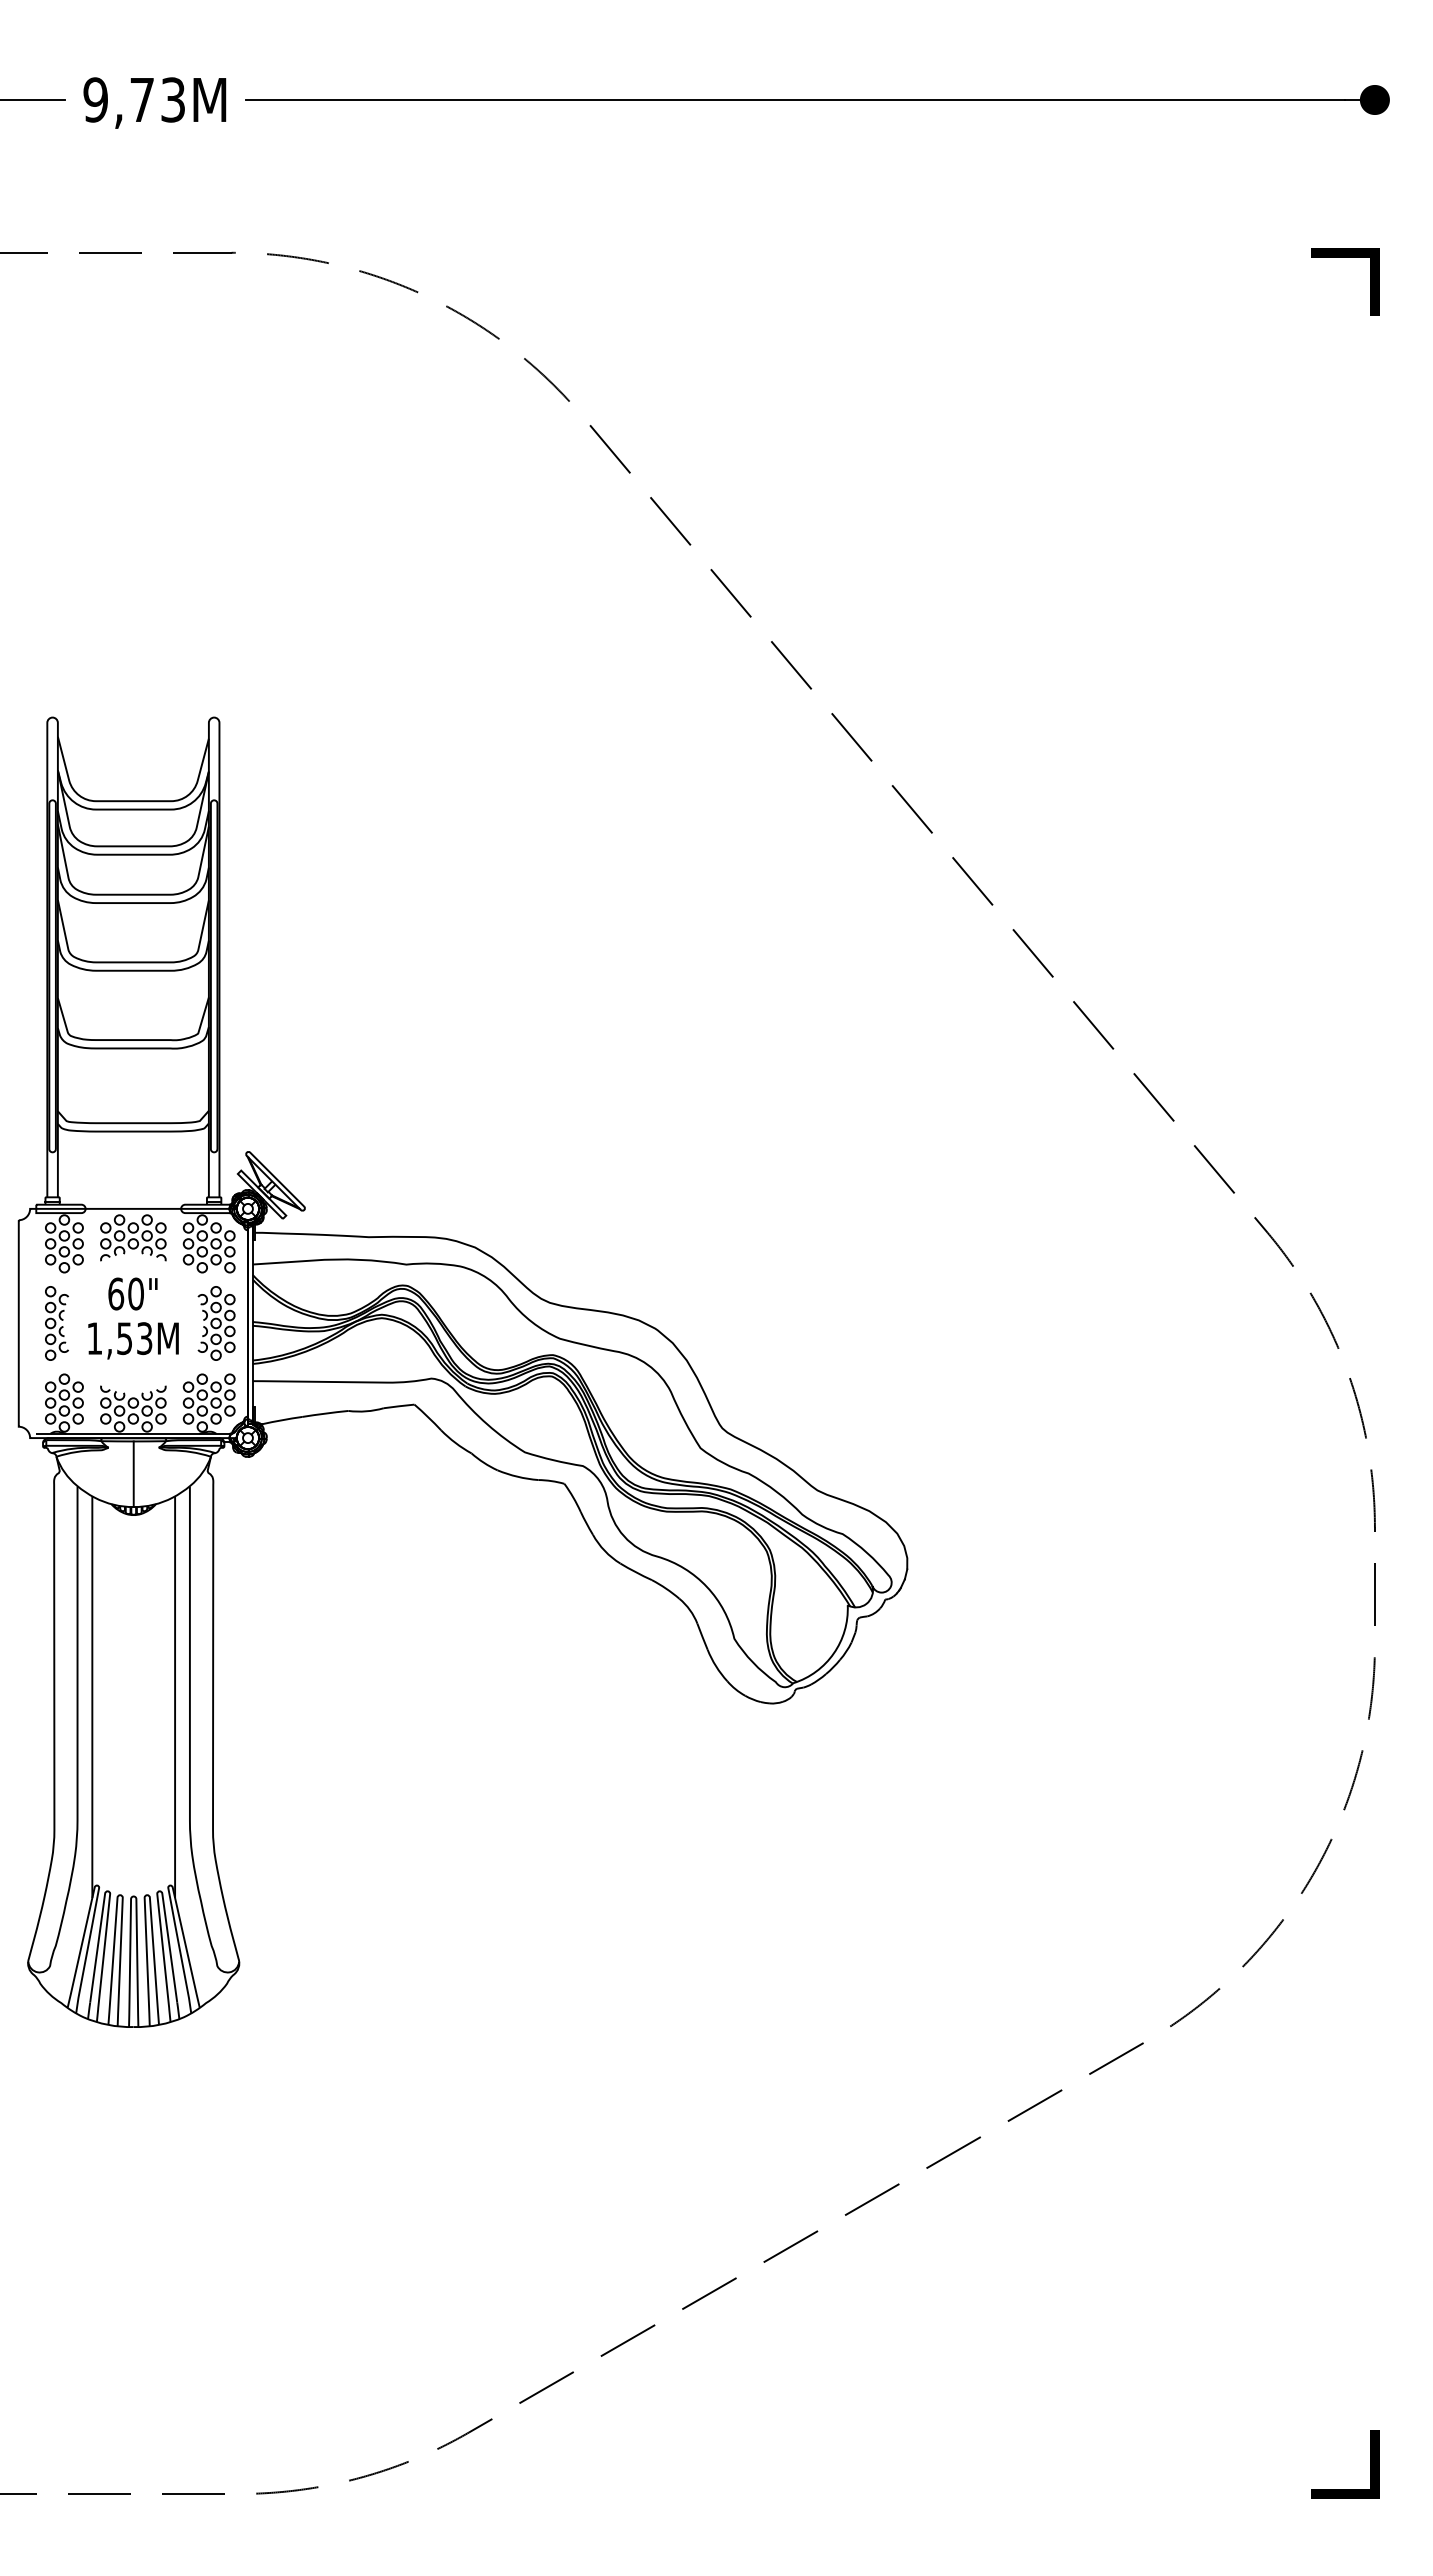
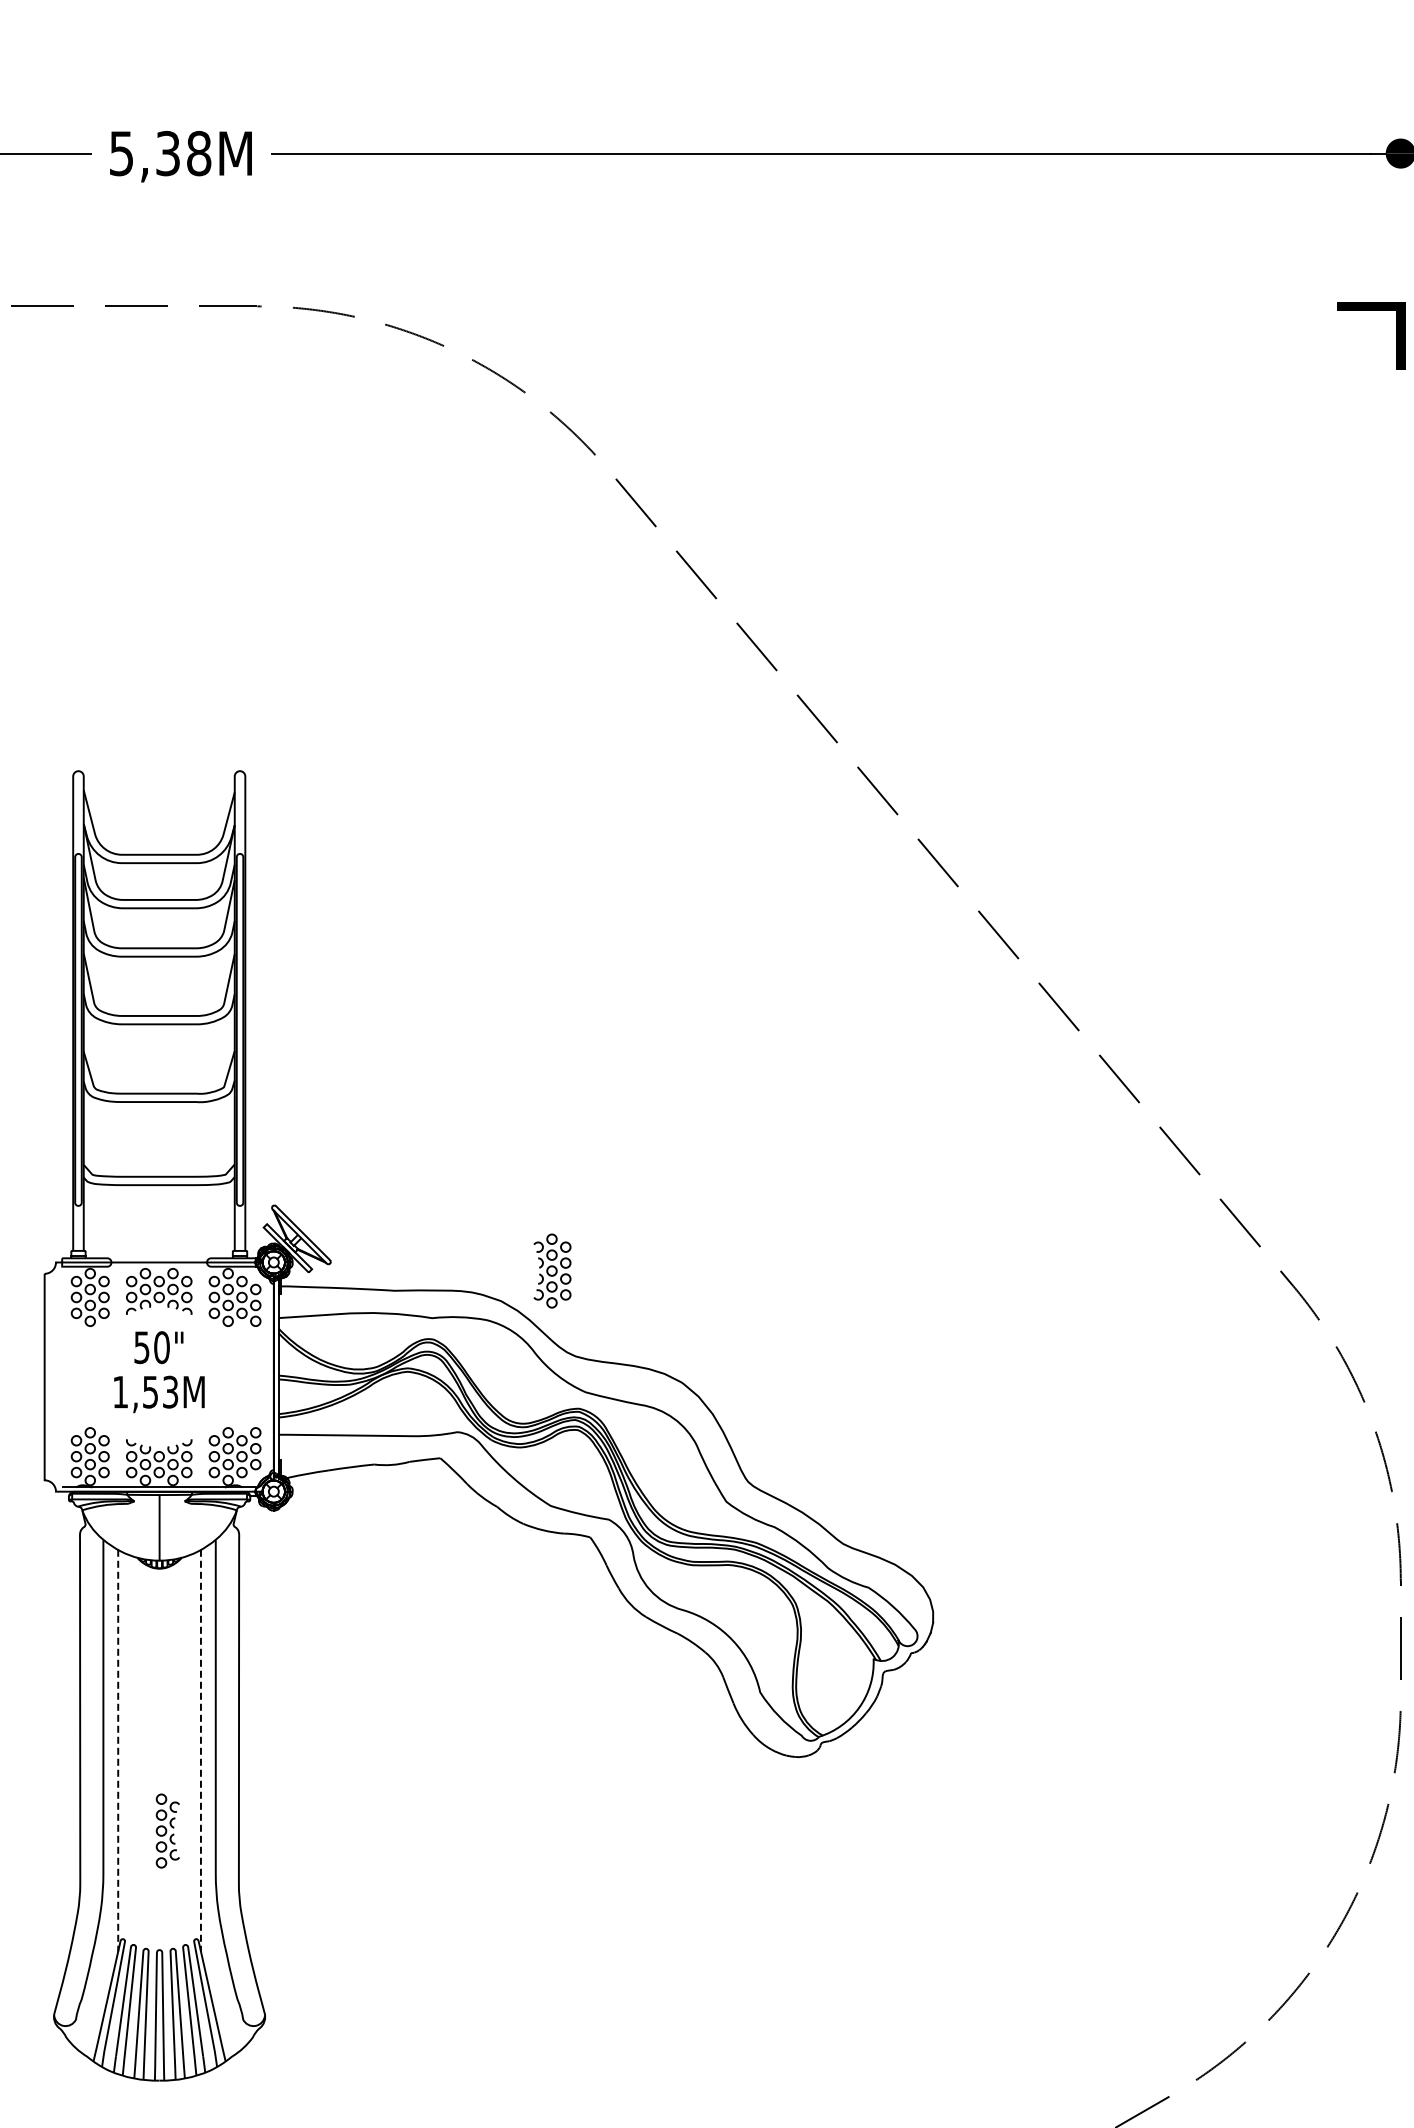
text: (134, 99) -> (160, 153), 9,73M -> 5,38M
text: (116, 1293) -> (142, 1347), 60" -> 50"
part: (56, 1323) -> (167, 1831), moved
part: (216, 1323) -> (552, 1271), moved
line: (92, 1697) -> (118, 1751), solid -> dashed
line: (175, 1697) -> (201, 1751), solid -> dashed

